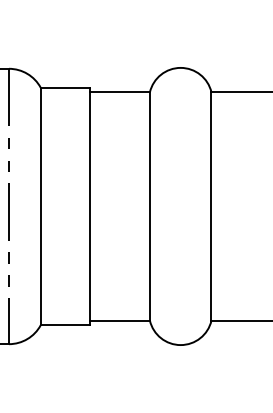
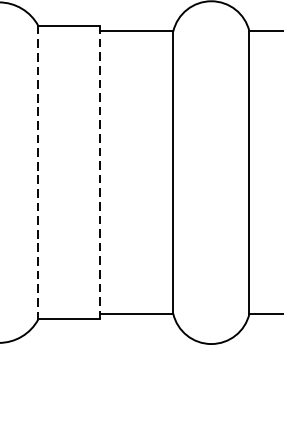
line: (40, 206) -> (37, 172), solid -> dashed
line: (90, 206) -> (99, 172), solid -> dashed

